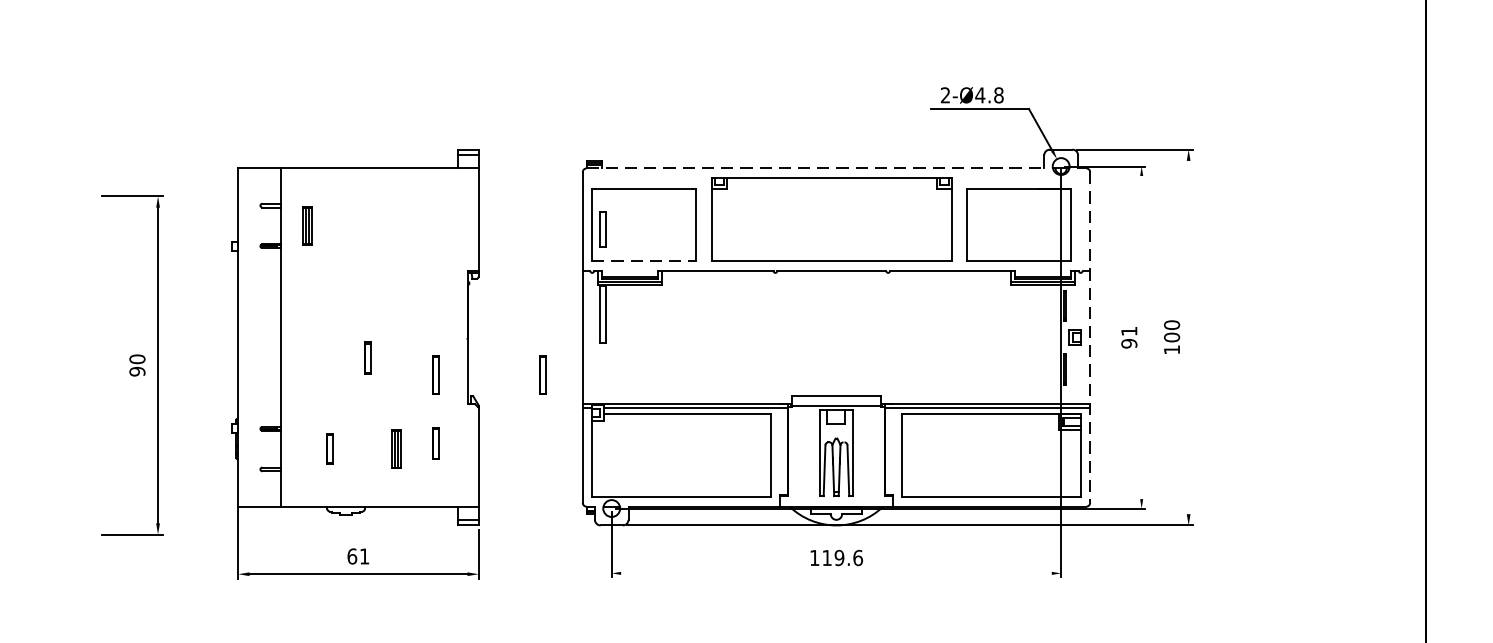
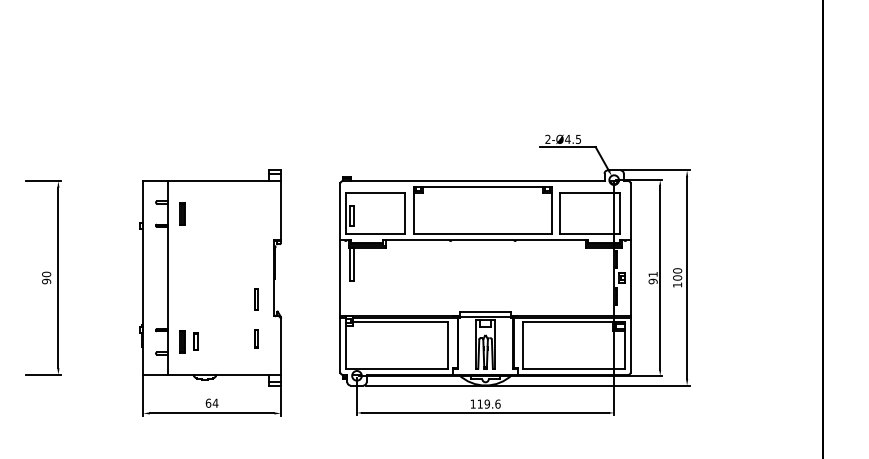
text: (998, 93) -> (578, 138), 2-Ø4.8 -> 2-Ø4.5
line: (815, 168) -> (473, 181), dashed -> solid
line: (644, 261) -> (375, 234), dashed -> solid
line: (1142, 336) -> (660, 277), added
line: (1189, 336) -> (687, 277), added
line: (1089, 338) -> (630, 278), dashed -> solid
line: (366, 357) -> (216, 289), removed
part: (132, 364) -> (43, 277), moved
line: (540, 375) -> (316, 299), removed
part: (395, 448) -> (182, 341), moved
text: (364, 555) -> (215, 402), 61 -> 64
line: (836, 572) -> (485, 412), added

